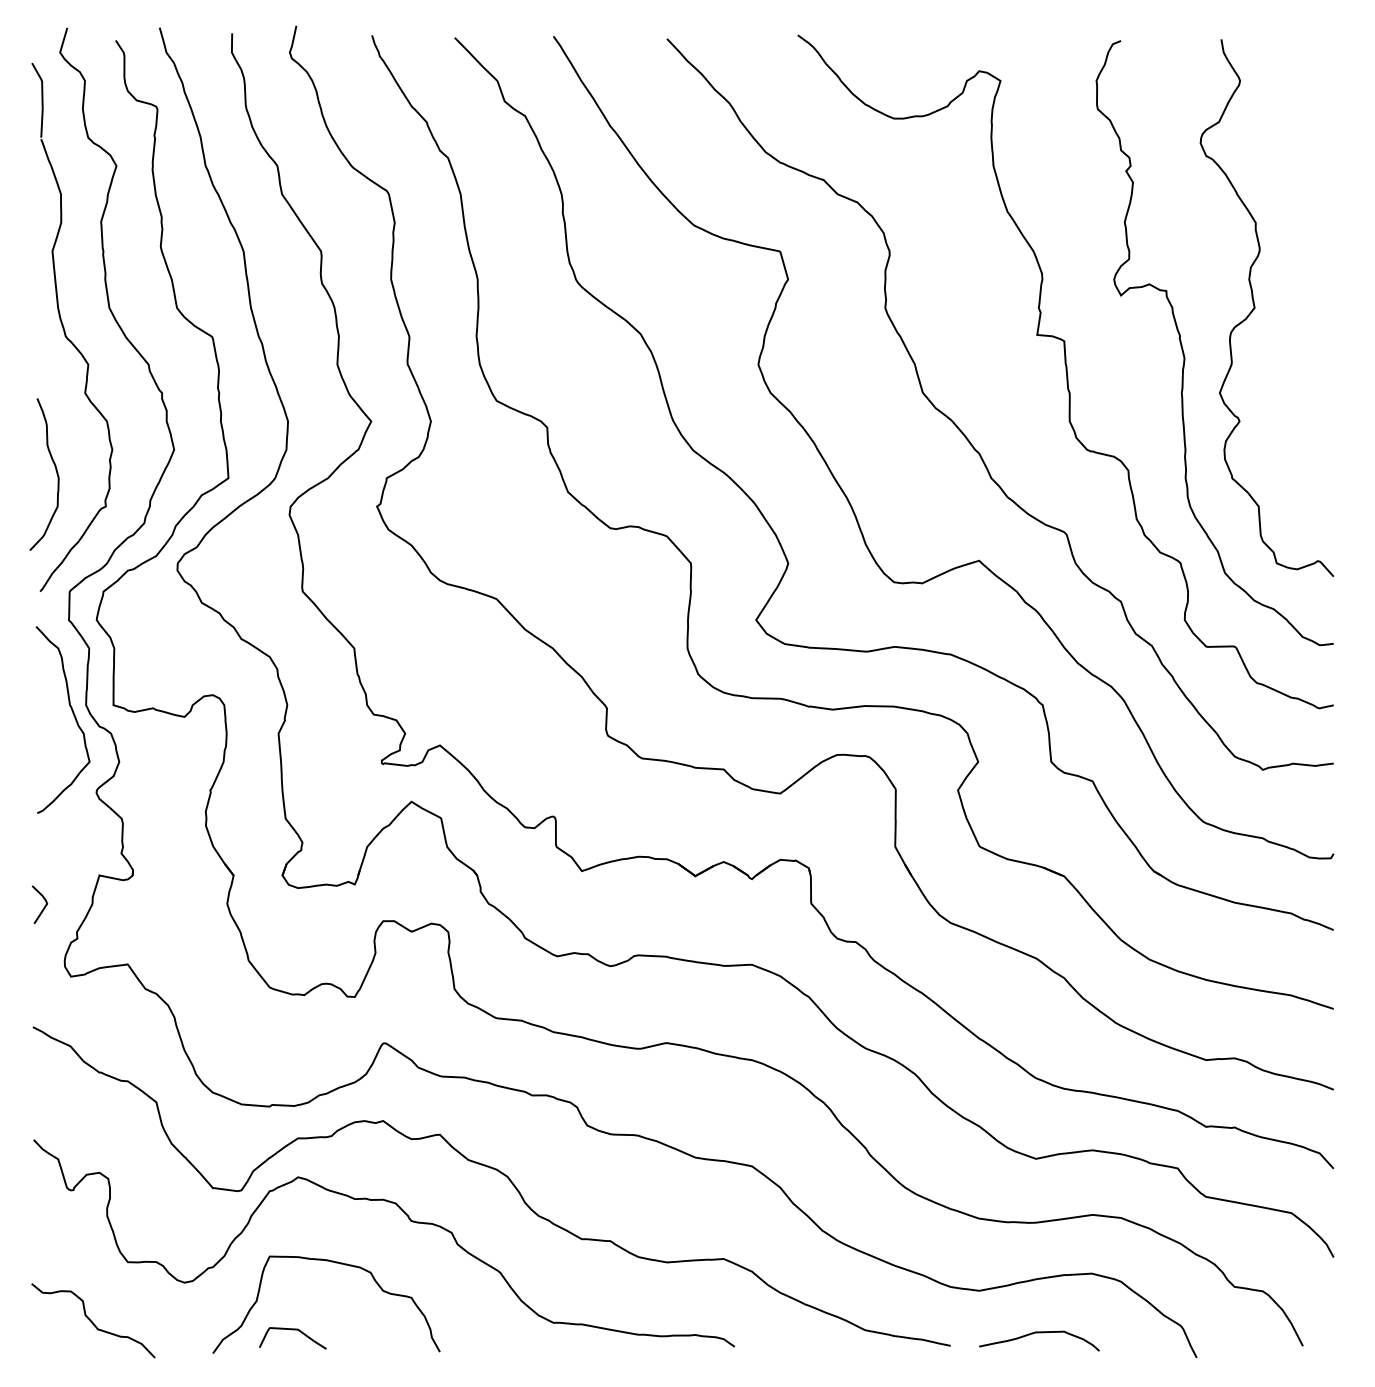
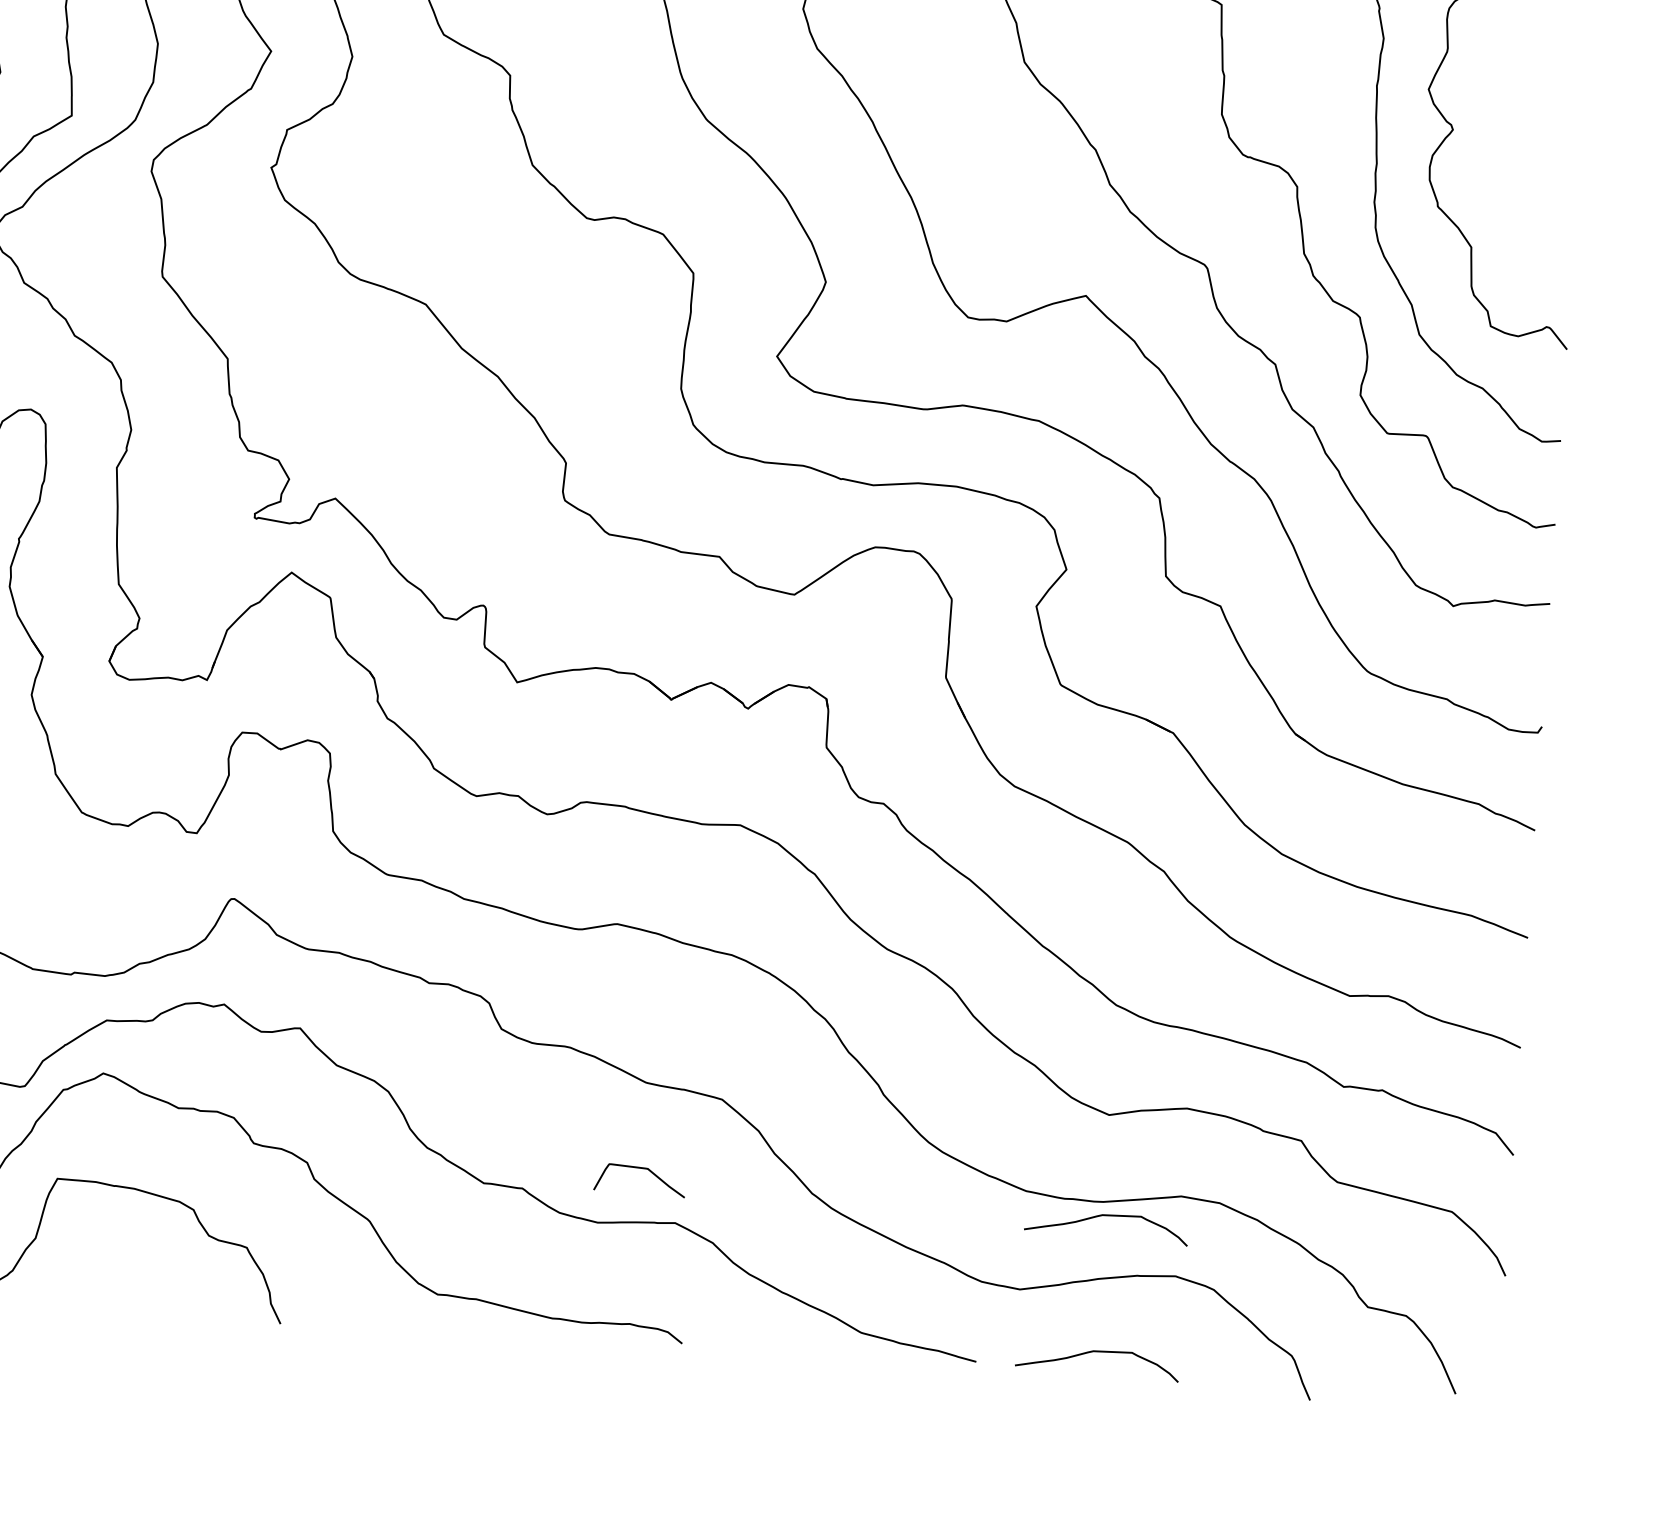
curve: (1039, 1233) -> (1107, 1216), added
curve: (292, 1330) -> (640, 1169), moved

